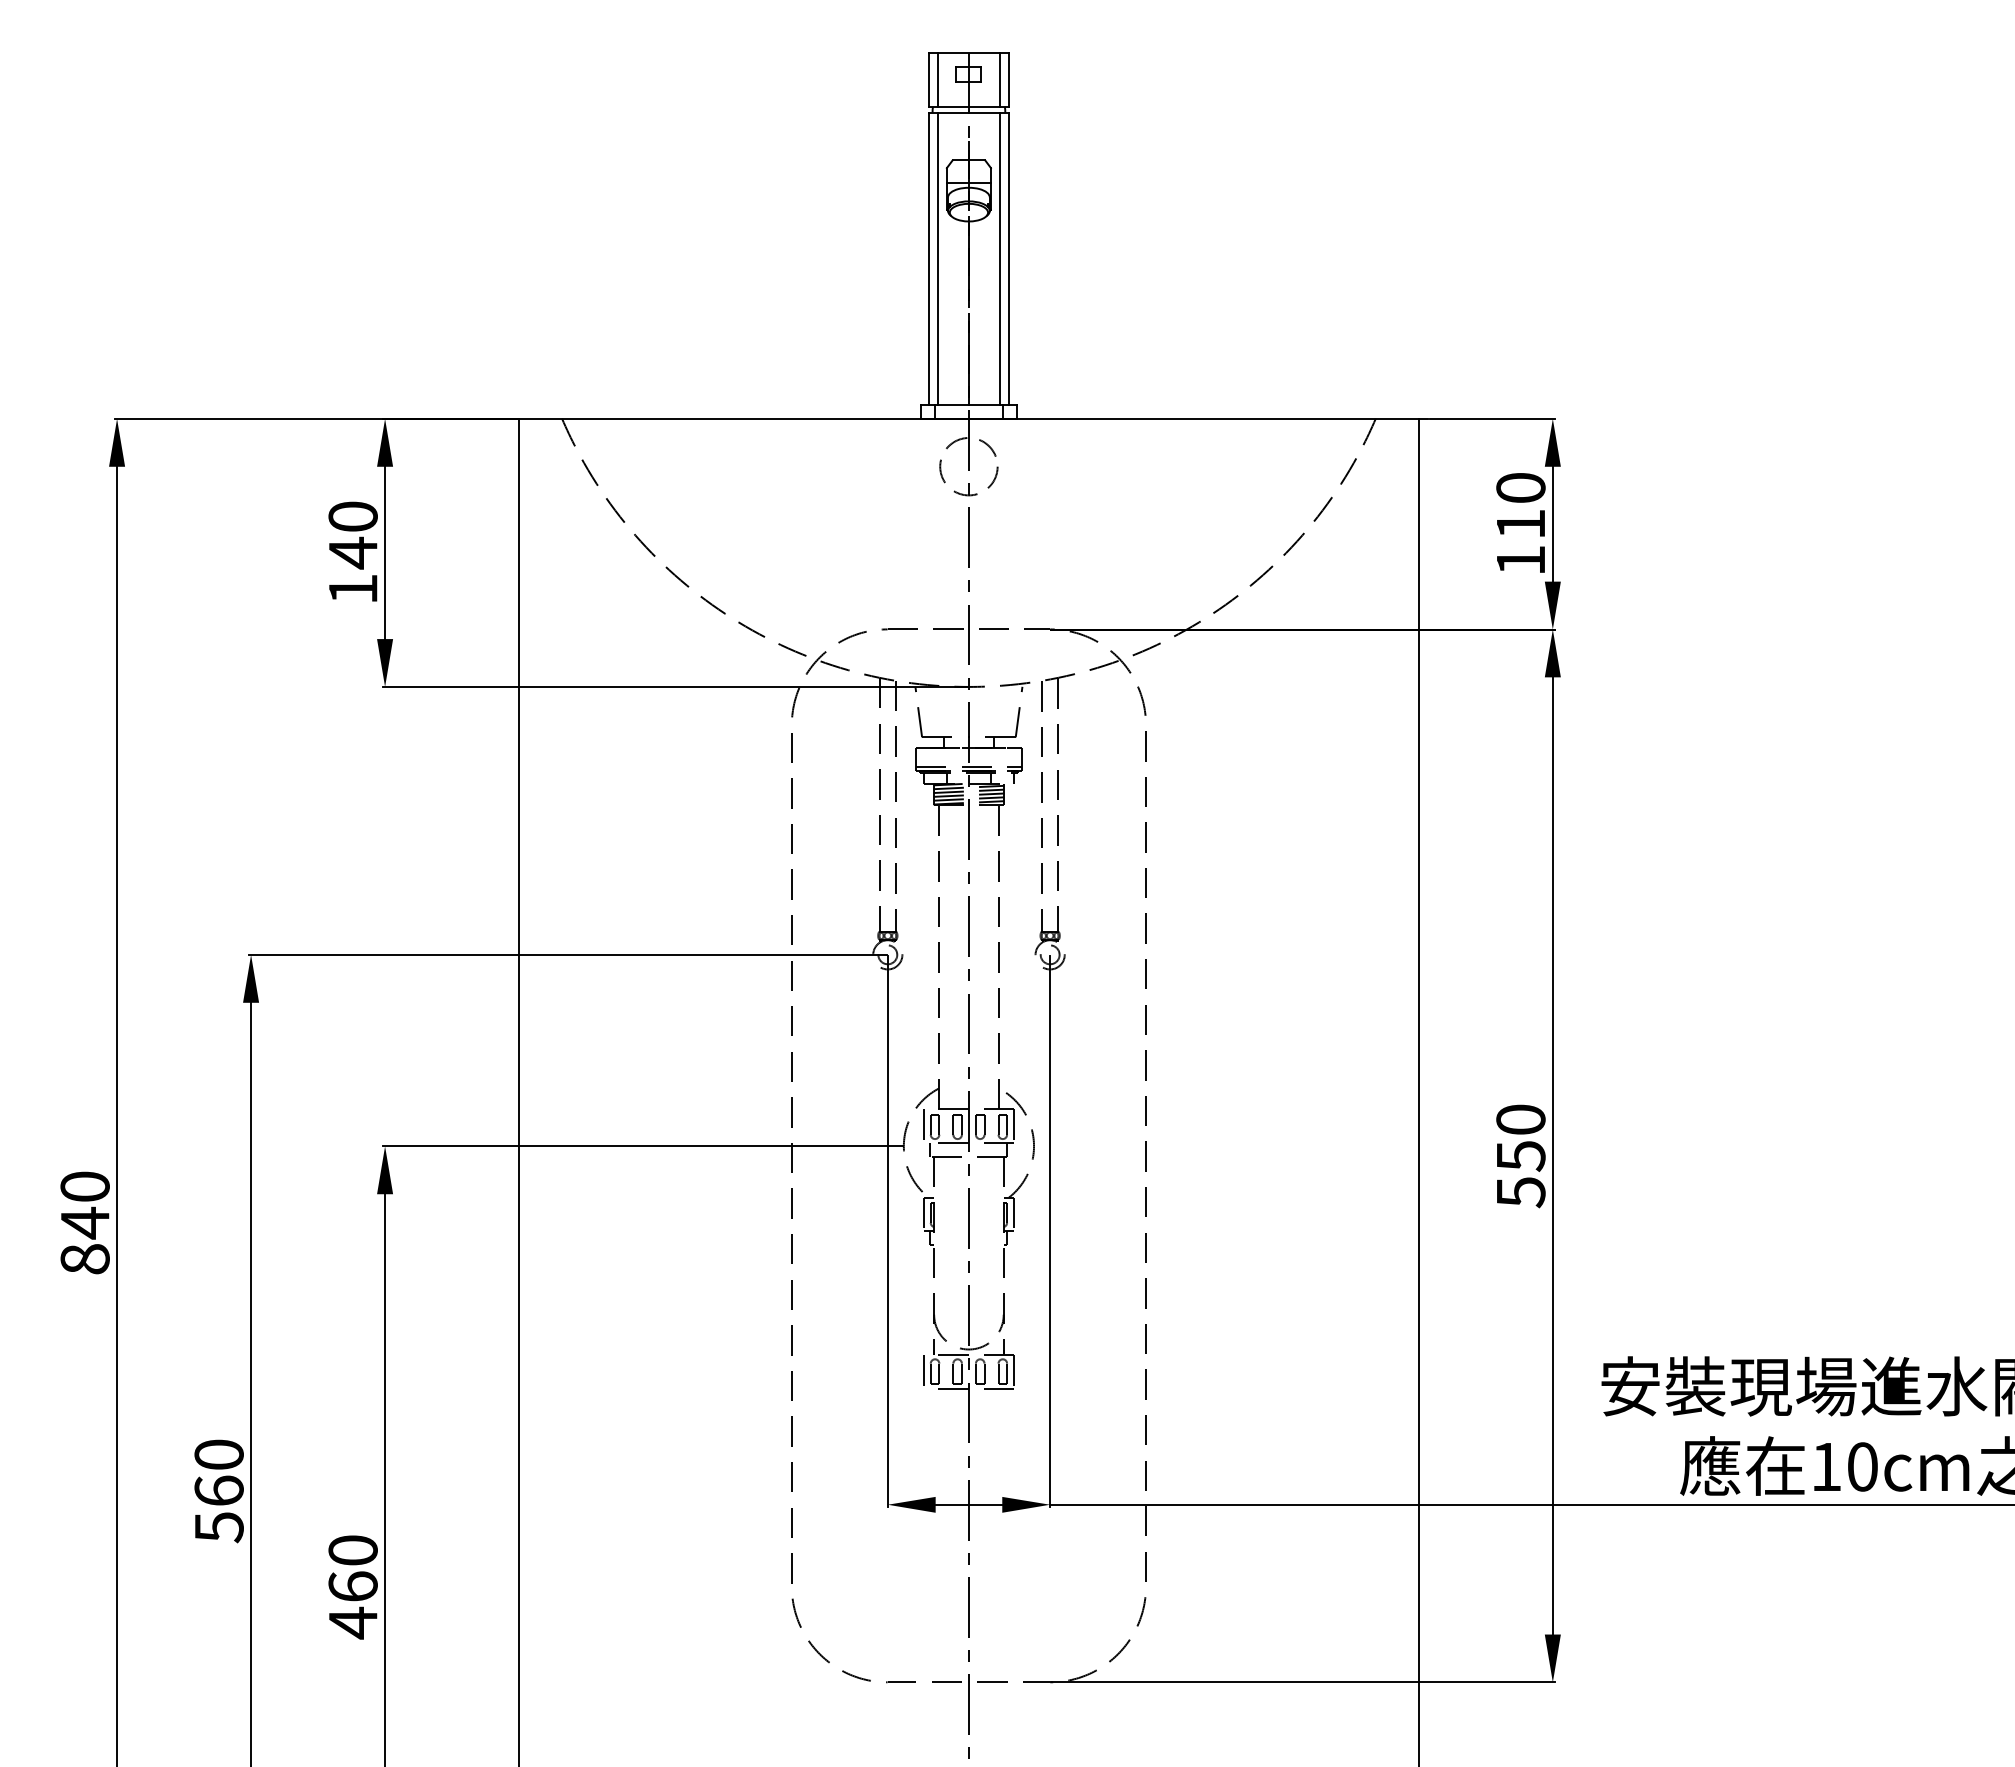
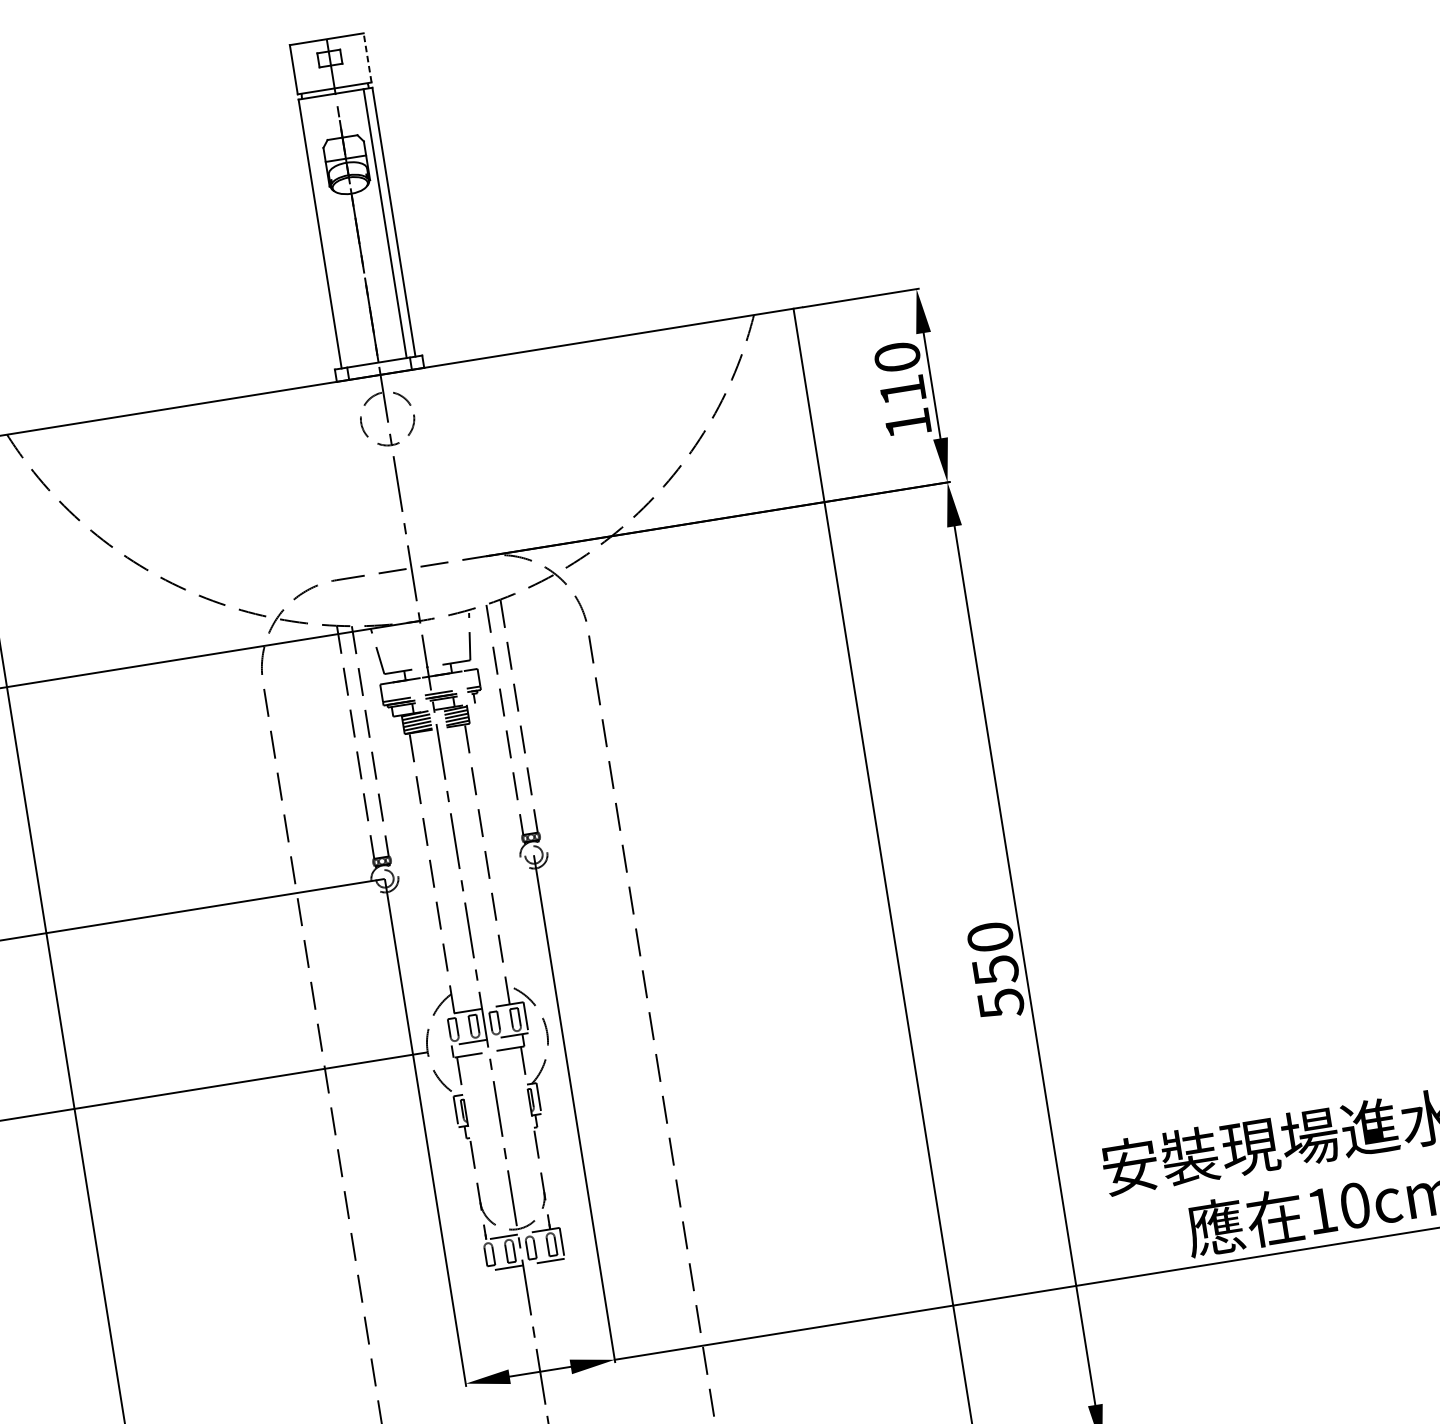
line: (938, 79) -> (302, 67), removed
line: (999, 79) -> (358, 58), removed
line: (1009, 79) -> (367, 57), solid -> dashed
line: (938, 258) -> (329, 232), removed
line: (923, 1126) -> (442, 1031), removed
line: (923, 1371) -> (478, 1256), removed

